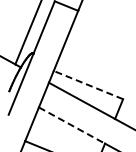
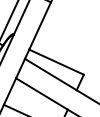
line: (87, 84) -> (55, 61), dashed -> solid
line: (71, 125) -> (41, 93), dashed -> solid

